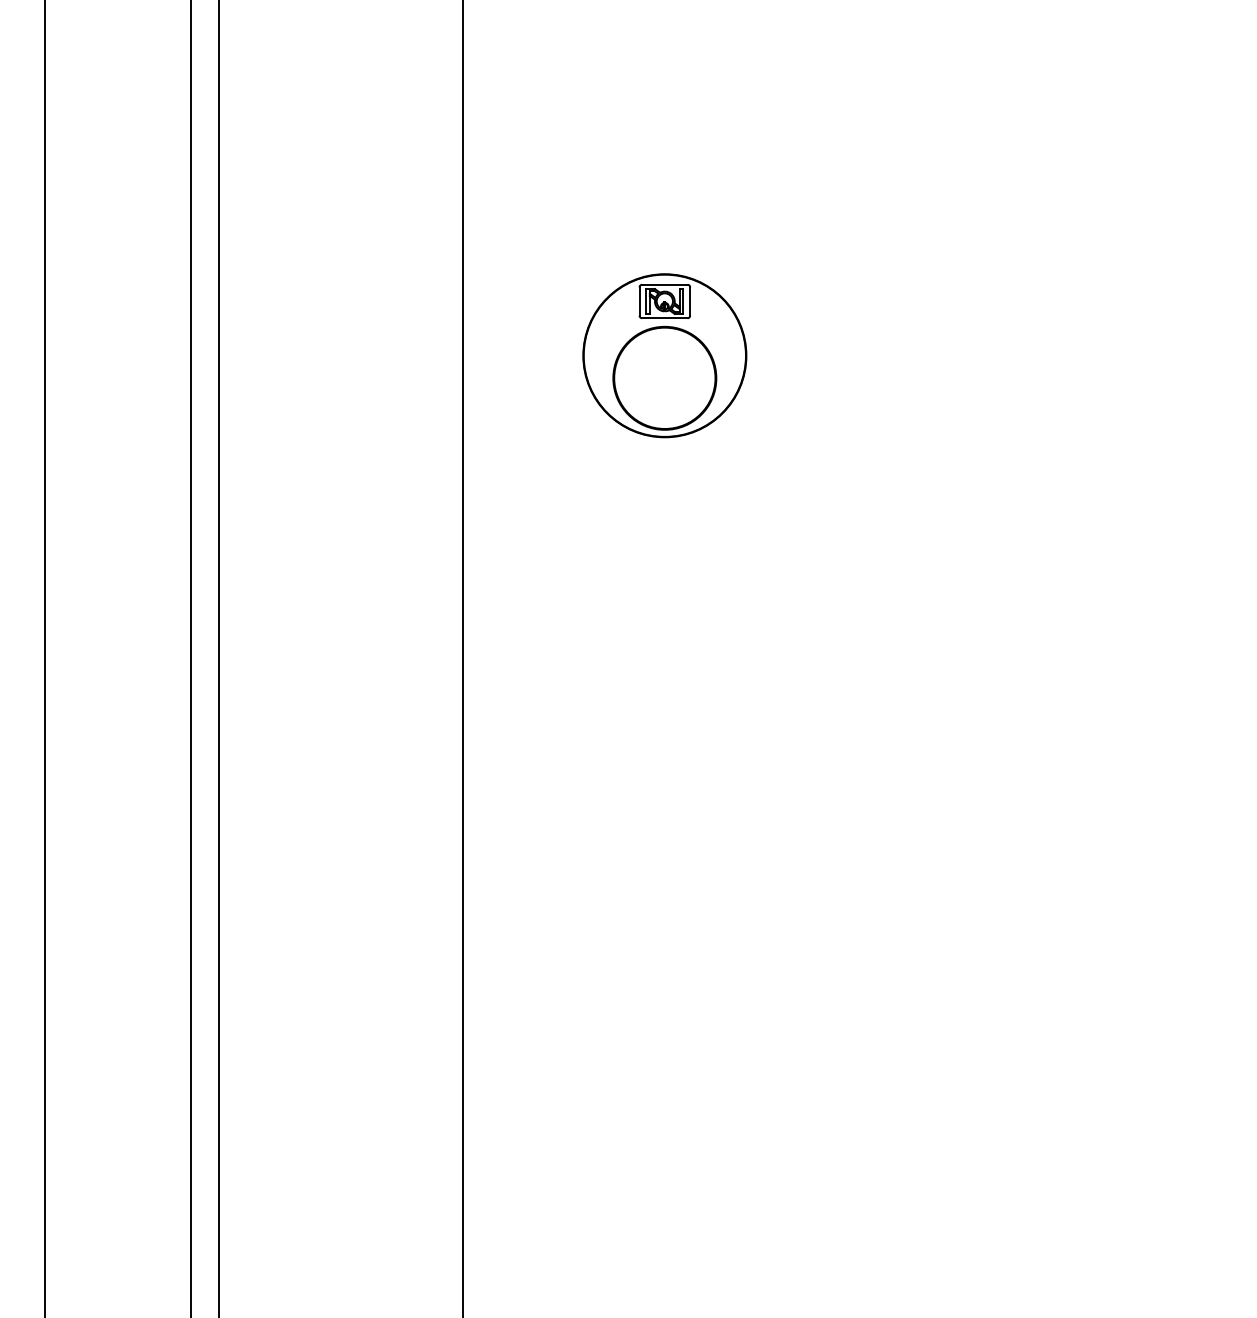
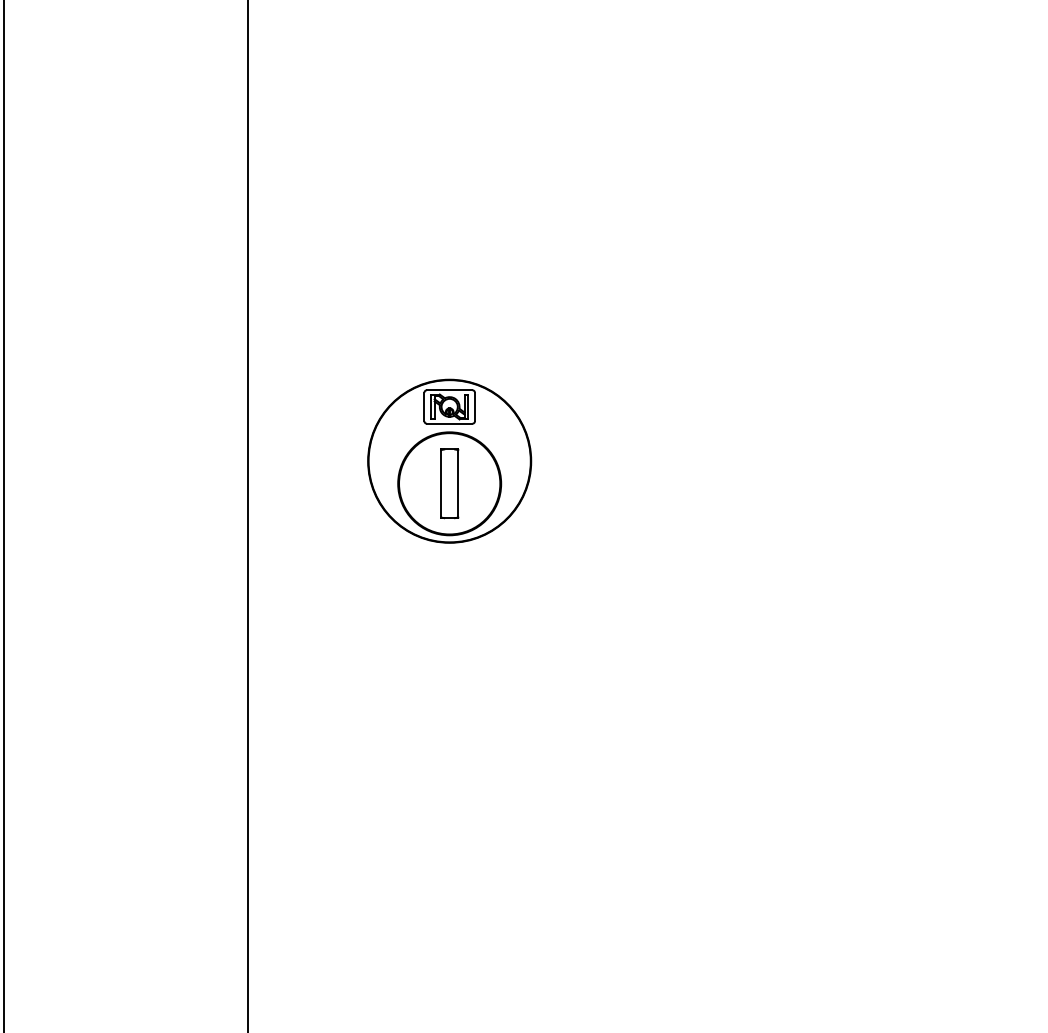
part: (664, 378) -> (449, 483), added

